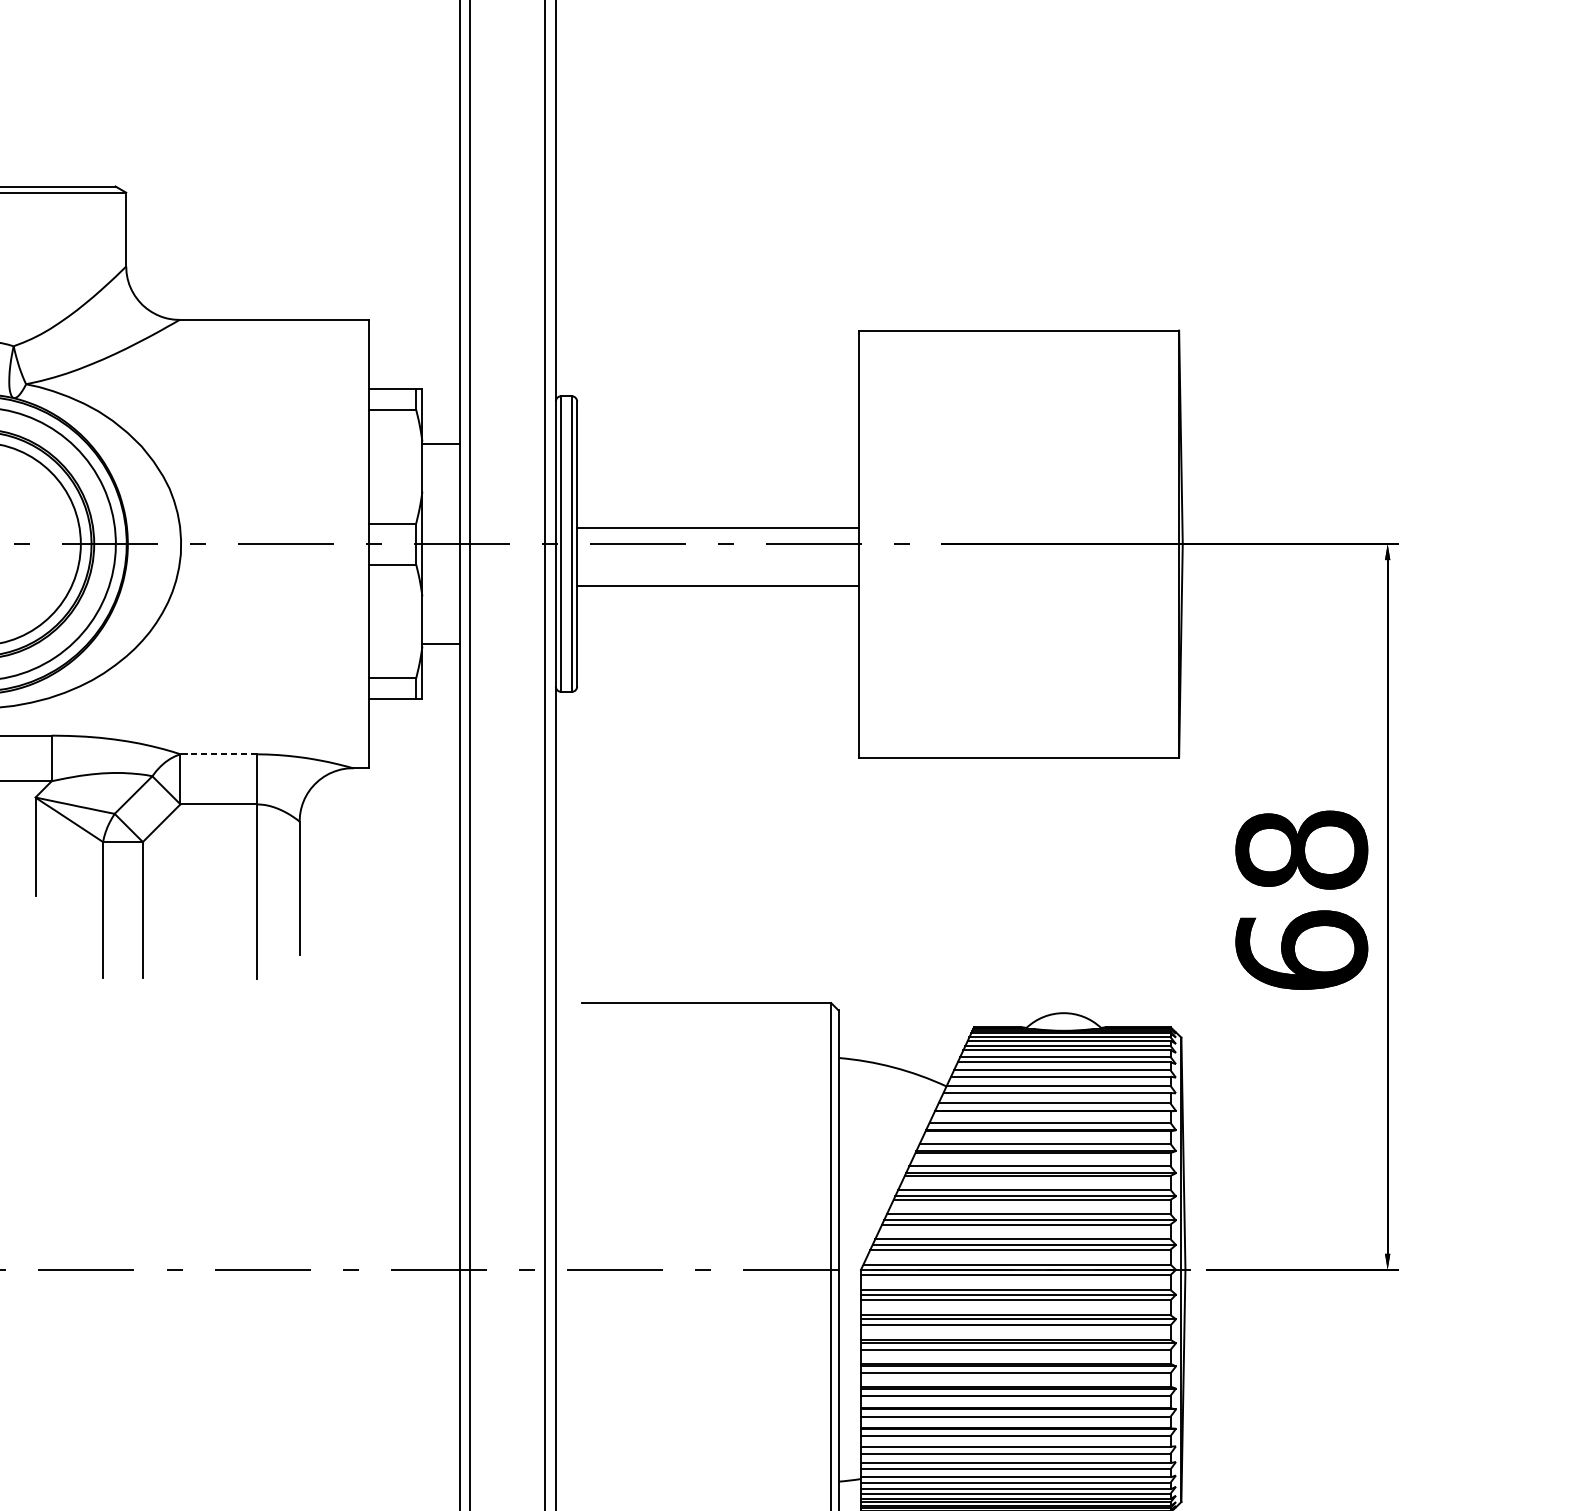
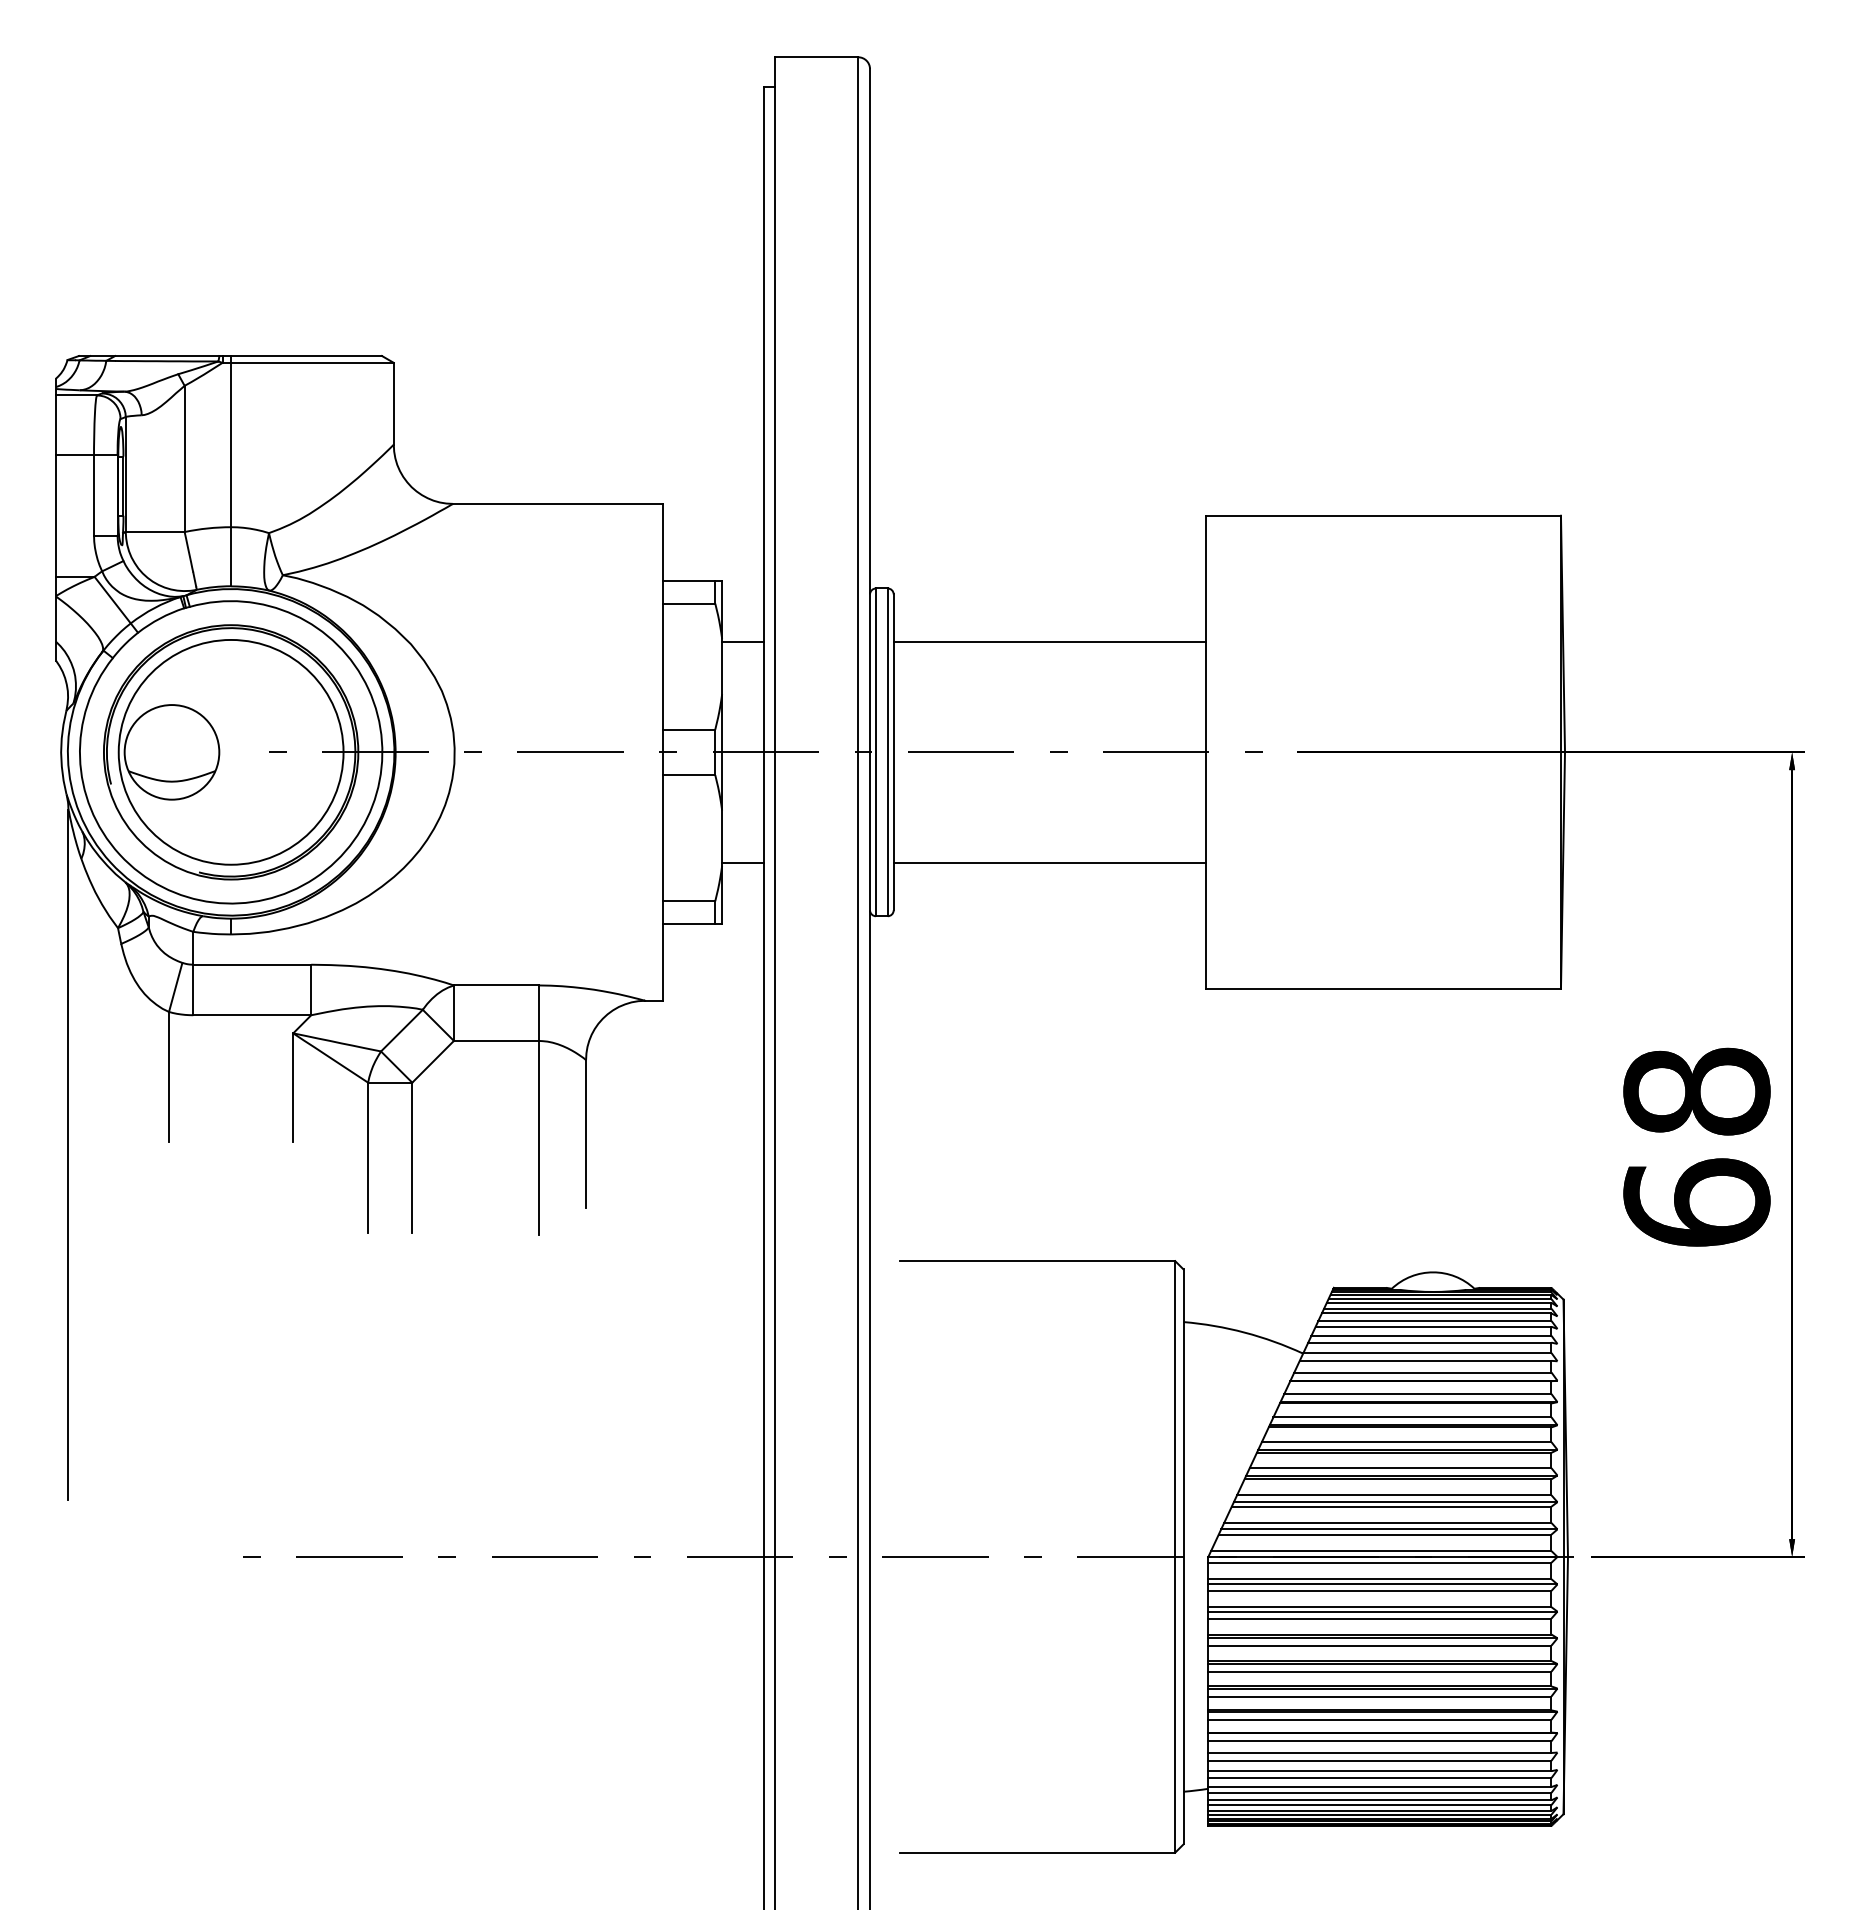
line: (717, 527) -> (1049, 641), moved
line: (717, 585) -> (1049, 862), moved
line: (217, 754) -> (495, 985), dashed -> solid

